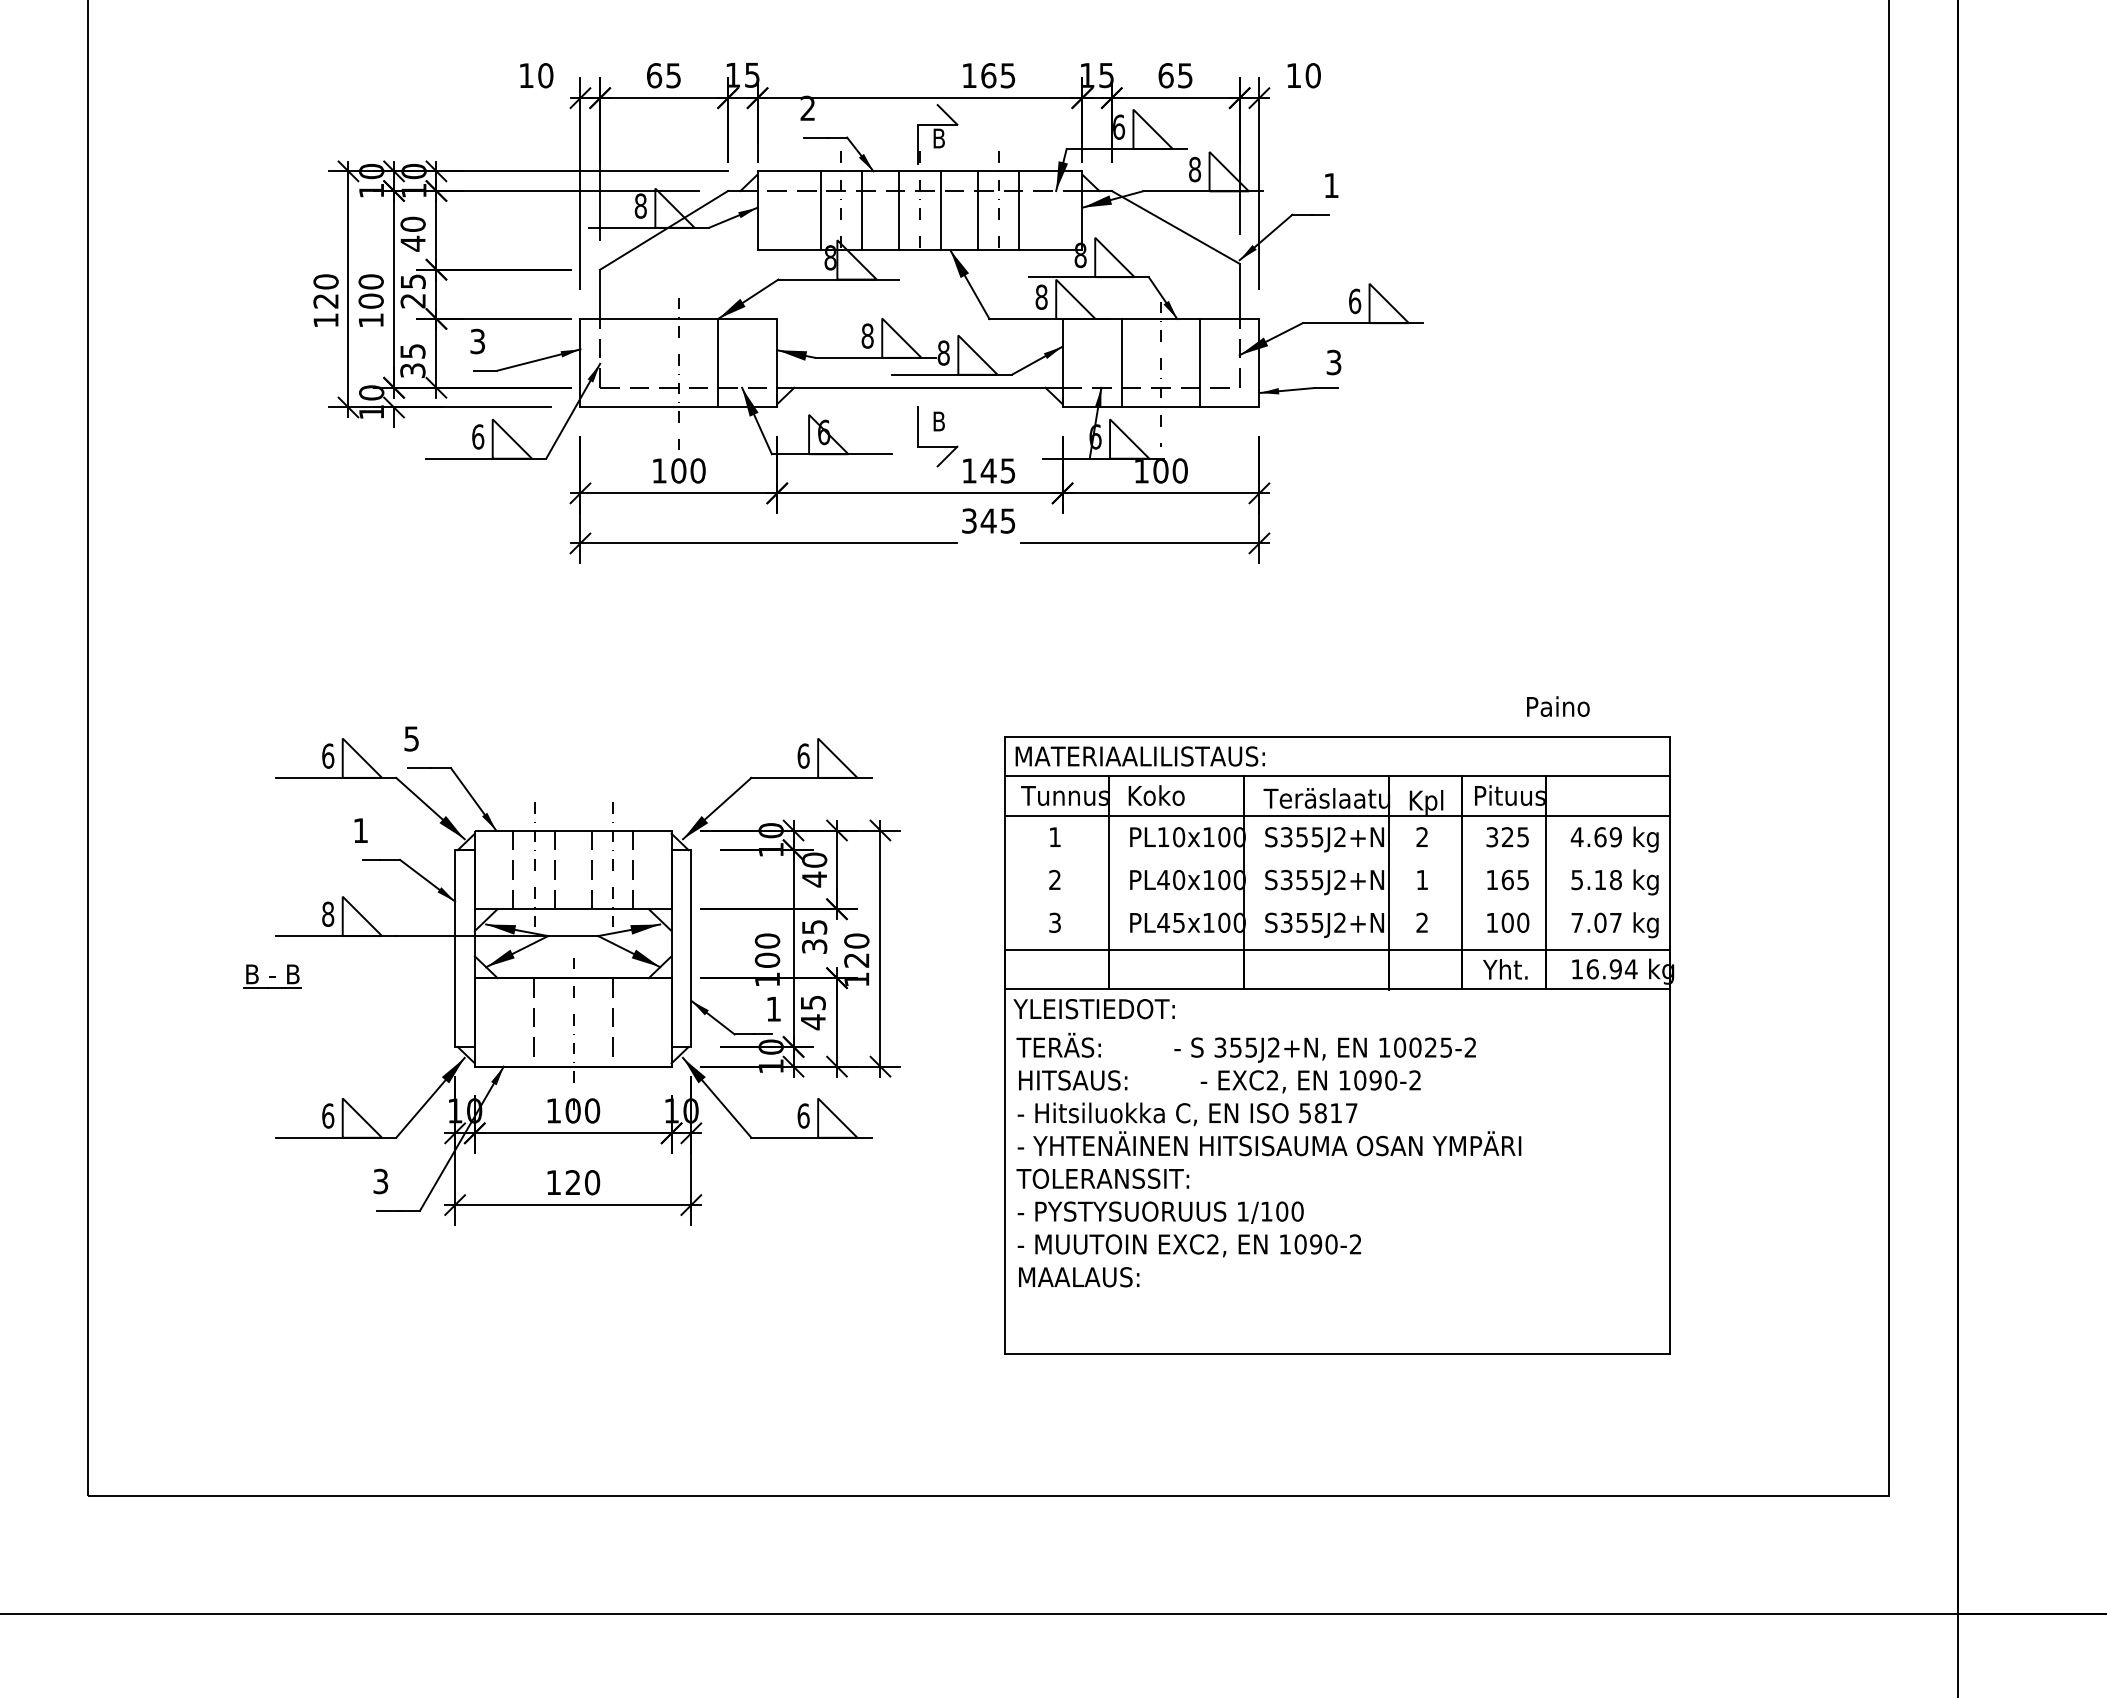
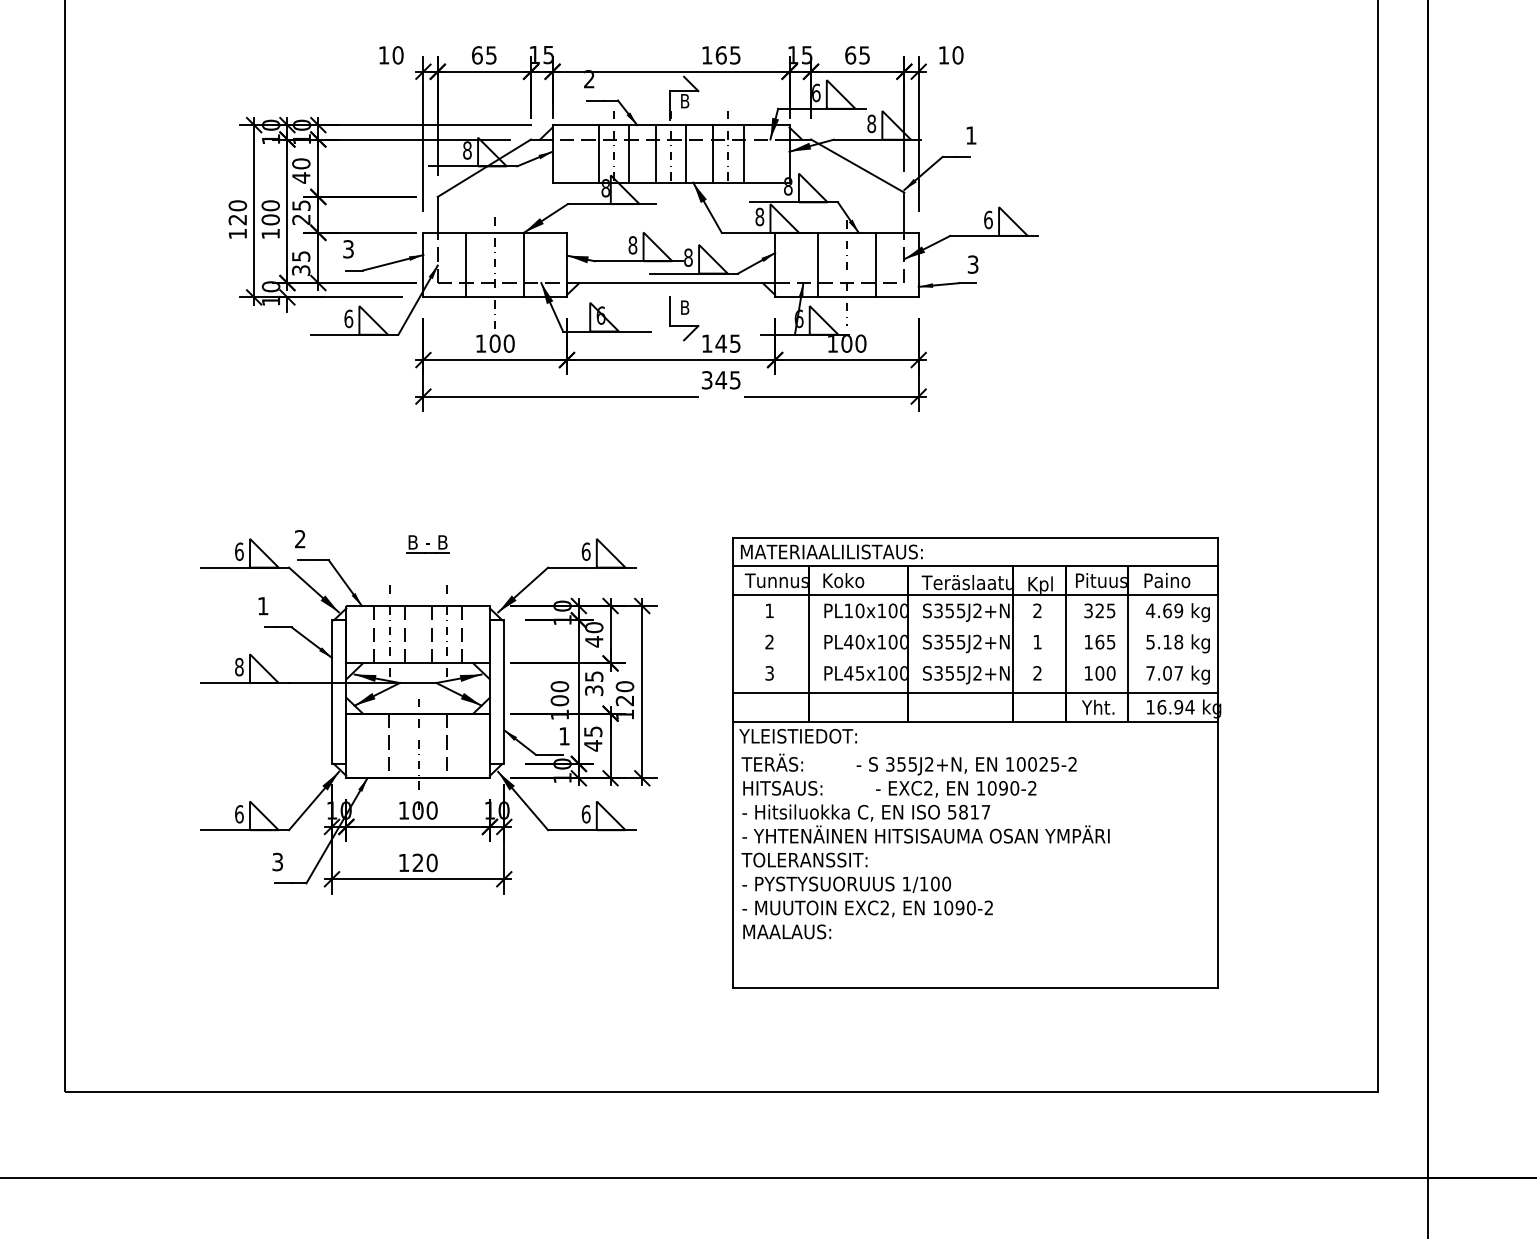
line: (639, 362) -> (466, 264), added
text: (1558, 706) -> (1167, 580), moved
text: (411, 738) -> (300, 538), 5 -> 2
part: (272, 976) -> (427, 543), moved

